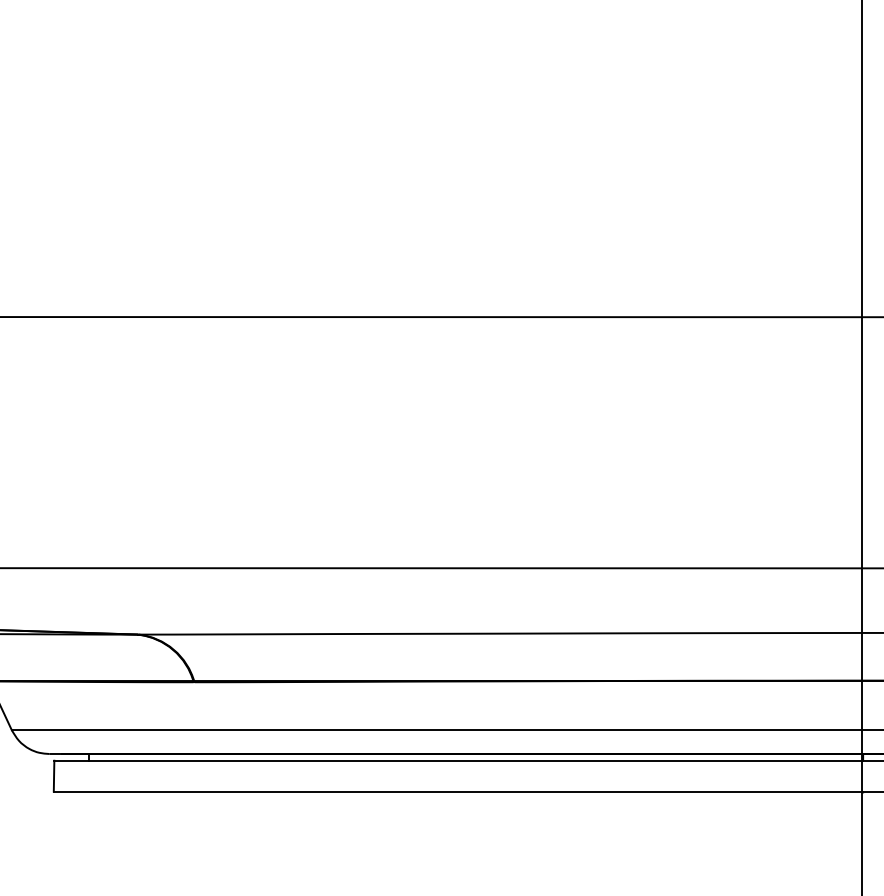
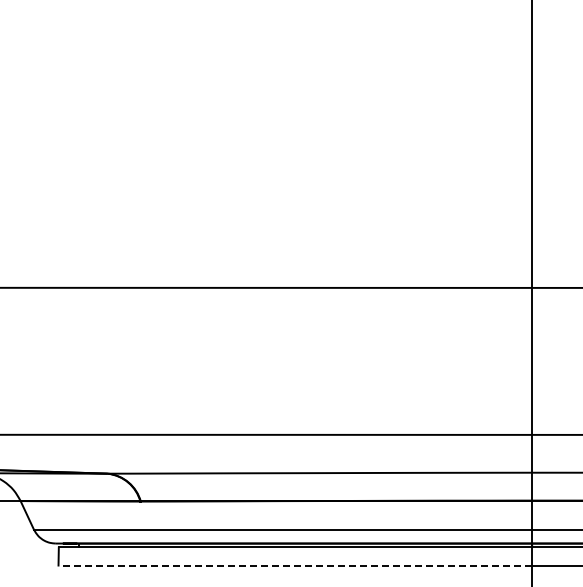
line: (458, 791) -> (295, 565), solid -> dashed

